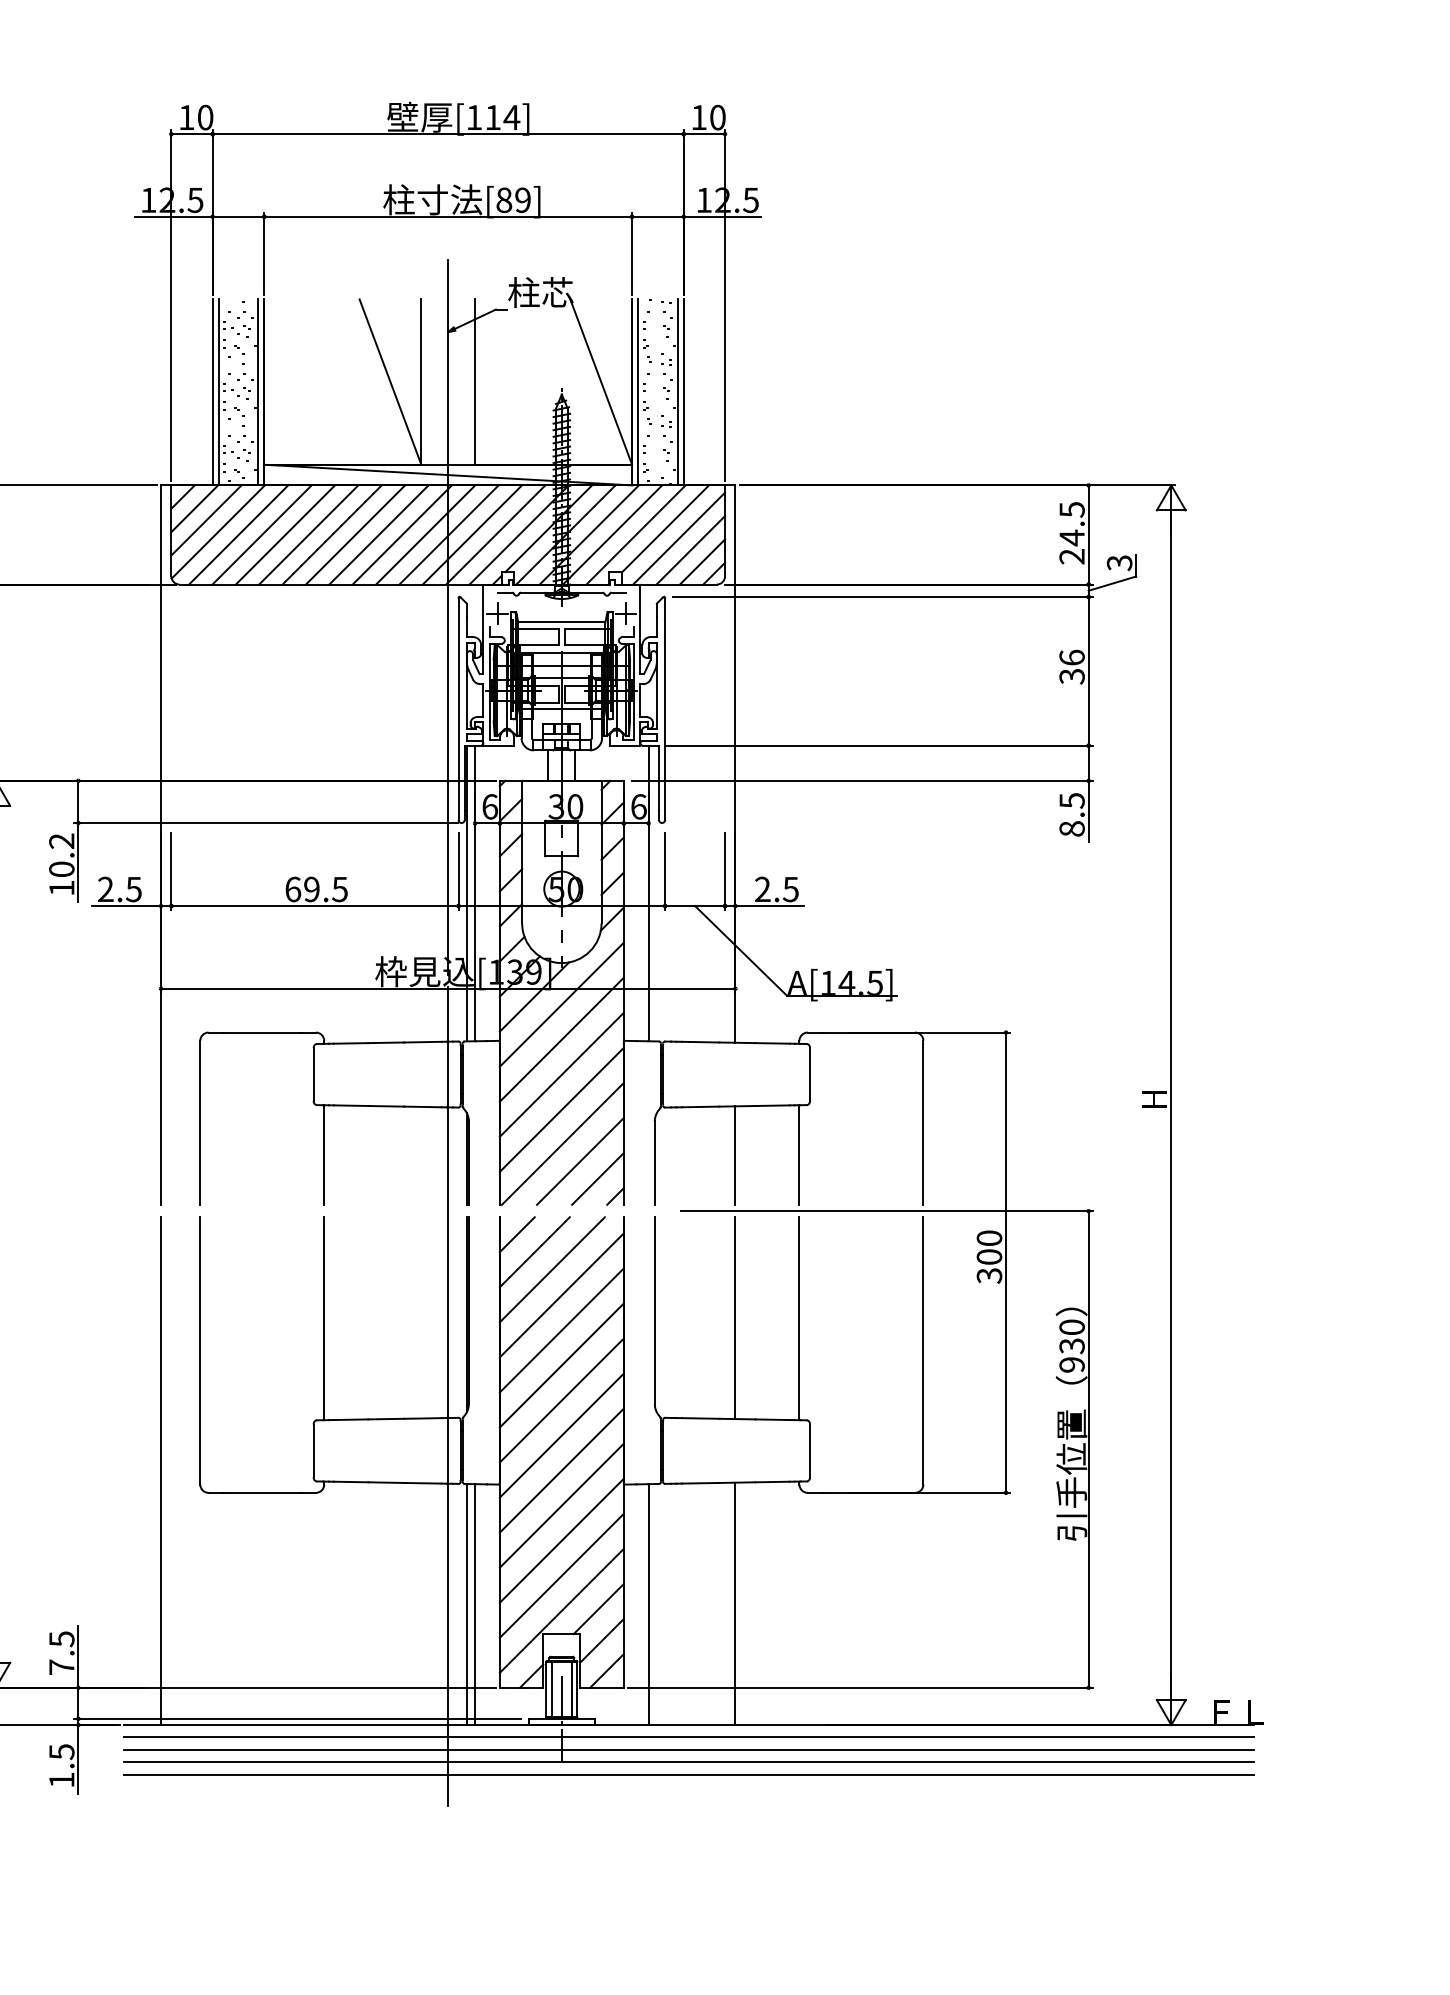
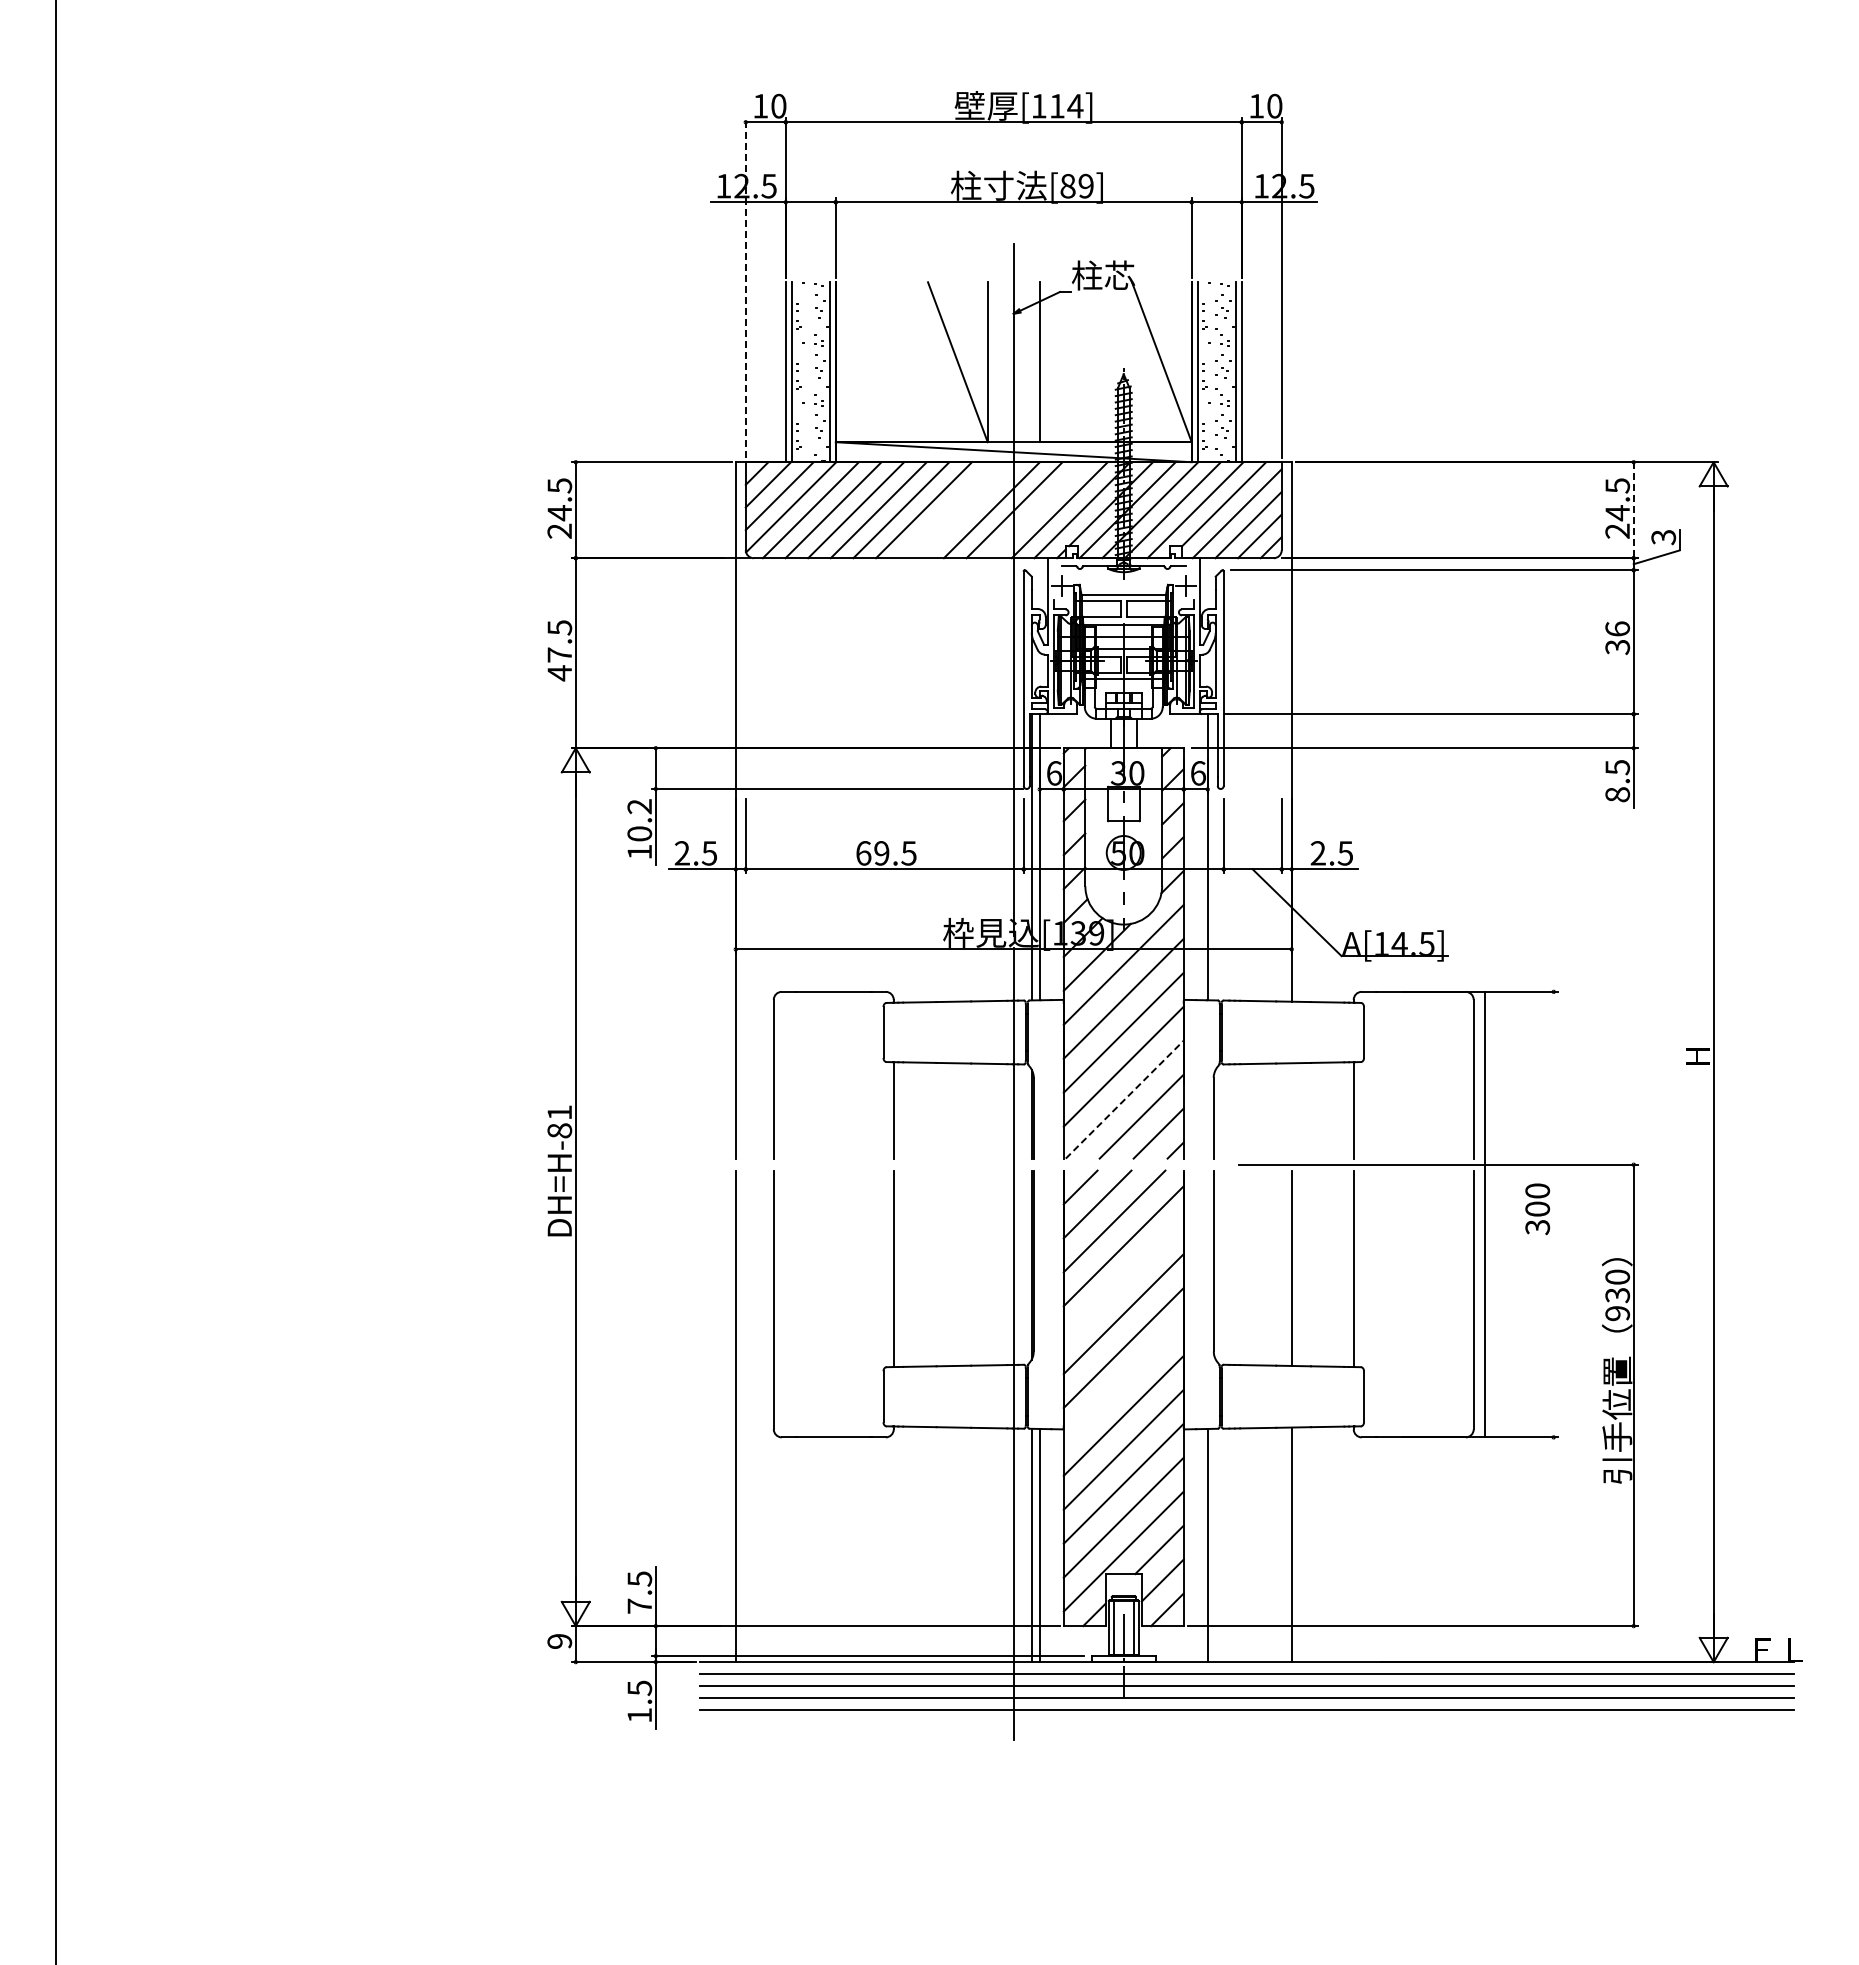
line: (171, 305) -> (745, 288), solid -> dashed
line: (378, 535) -> (946, 510), removed
line: (402, 535) -> (969, 510), removed
line: (472, 535) -> (1037, 510), removed
line: (1088, 535) -> (1633, 510), solid -> dashed
line: (563, 1143) -> (1125, 1099), solid -> dashed
line: (735, 1155) -> (1291, 1110), removed
line: (1005, 1262) -> (1484, 1214), moved
line: (561, 1330) -> (1123, 1280), removed
line: (561, 1435) -> (1123, 1381), removed

